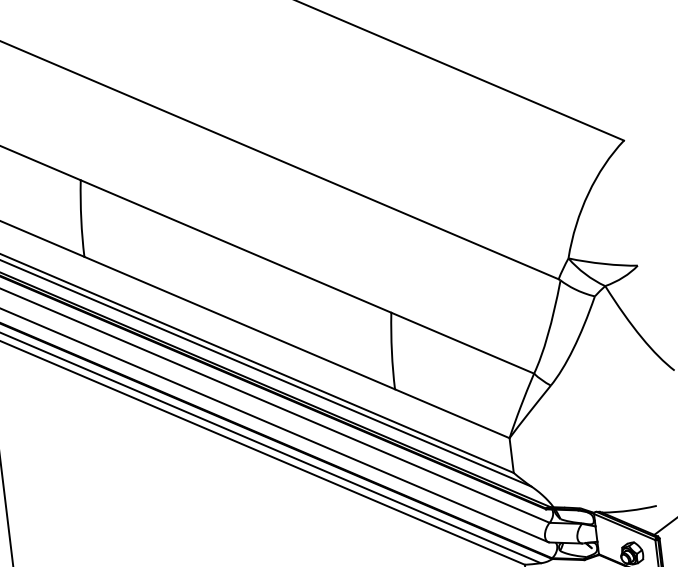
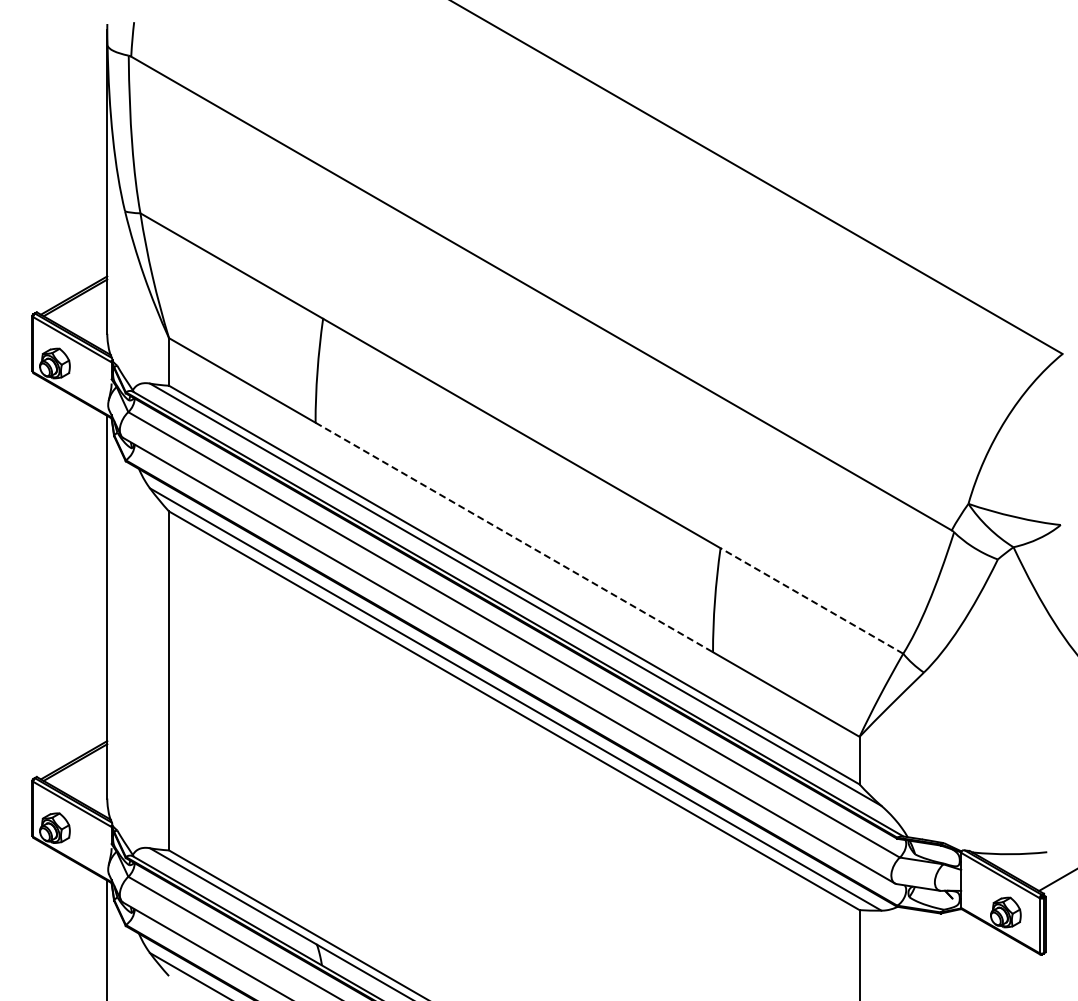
line: (239, 323) -> (514, 537), solid -> dashed
line: (462, 342) -> (811, 600), solid -> dashed

